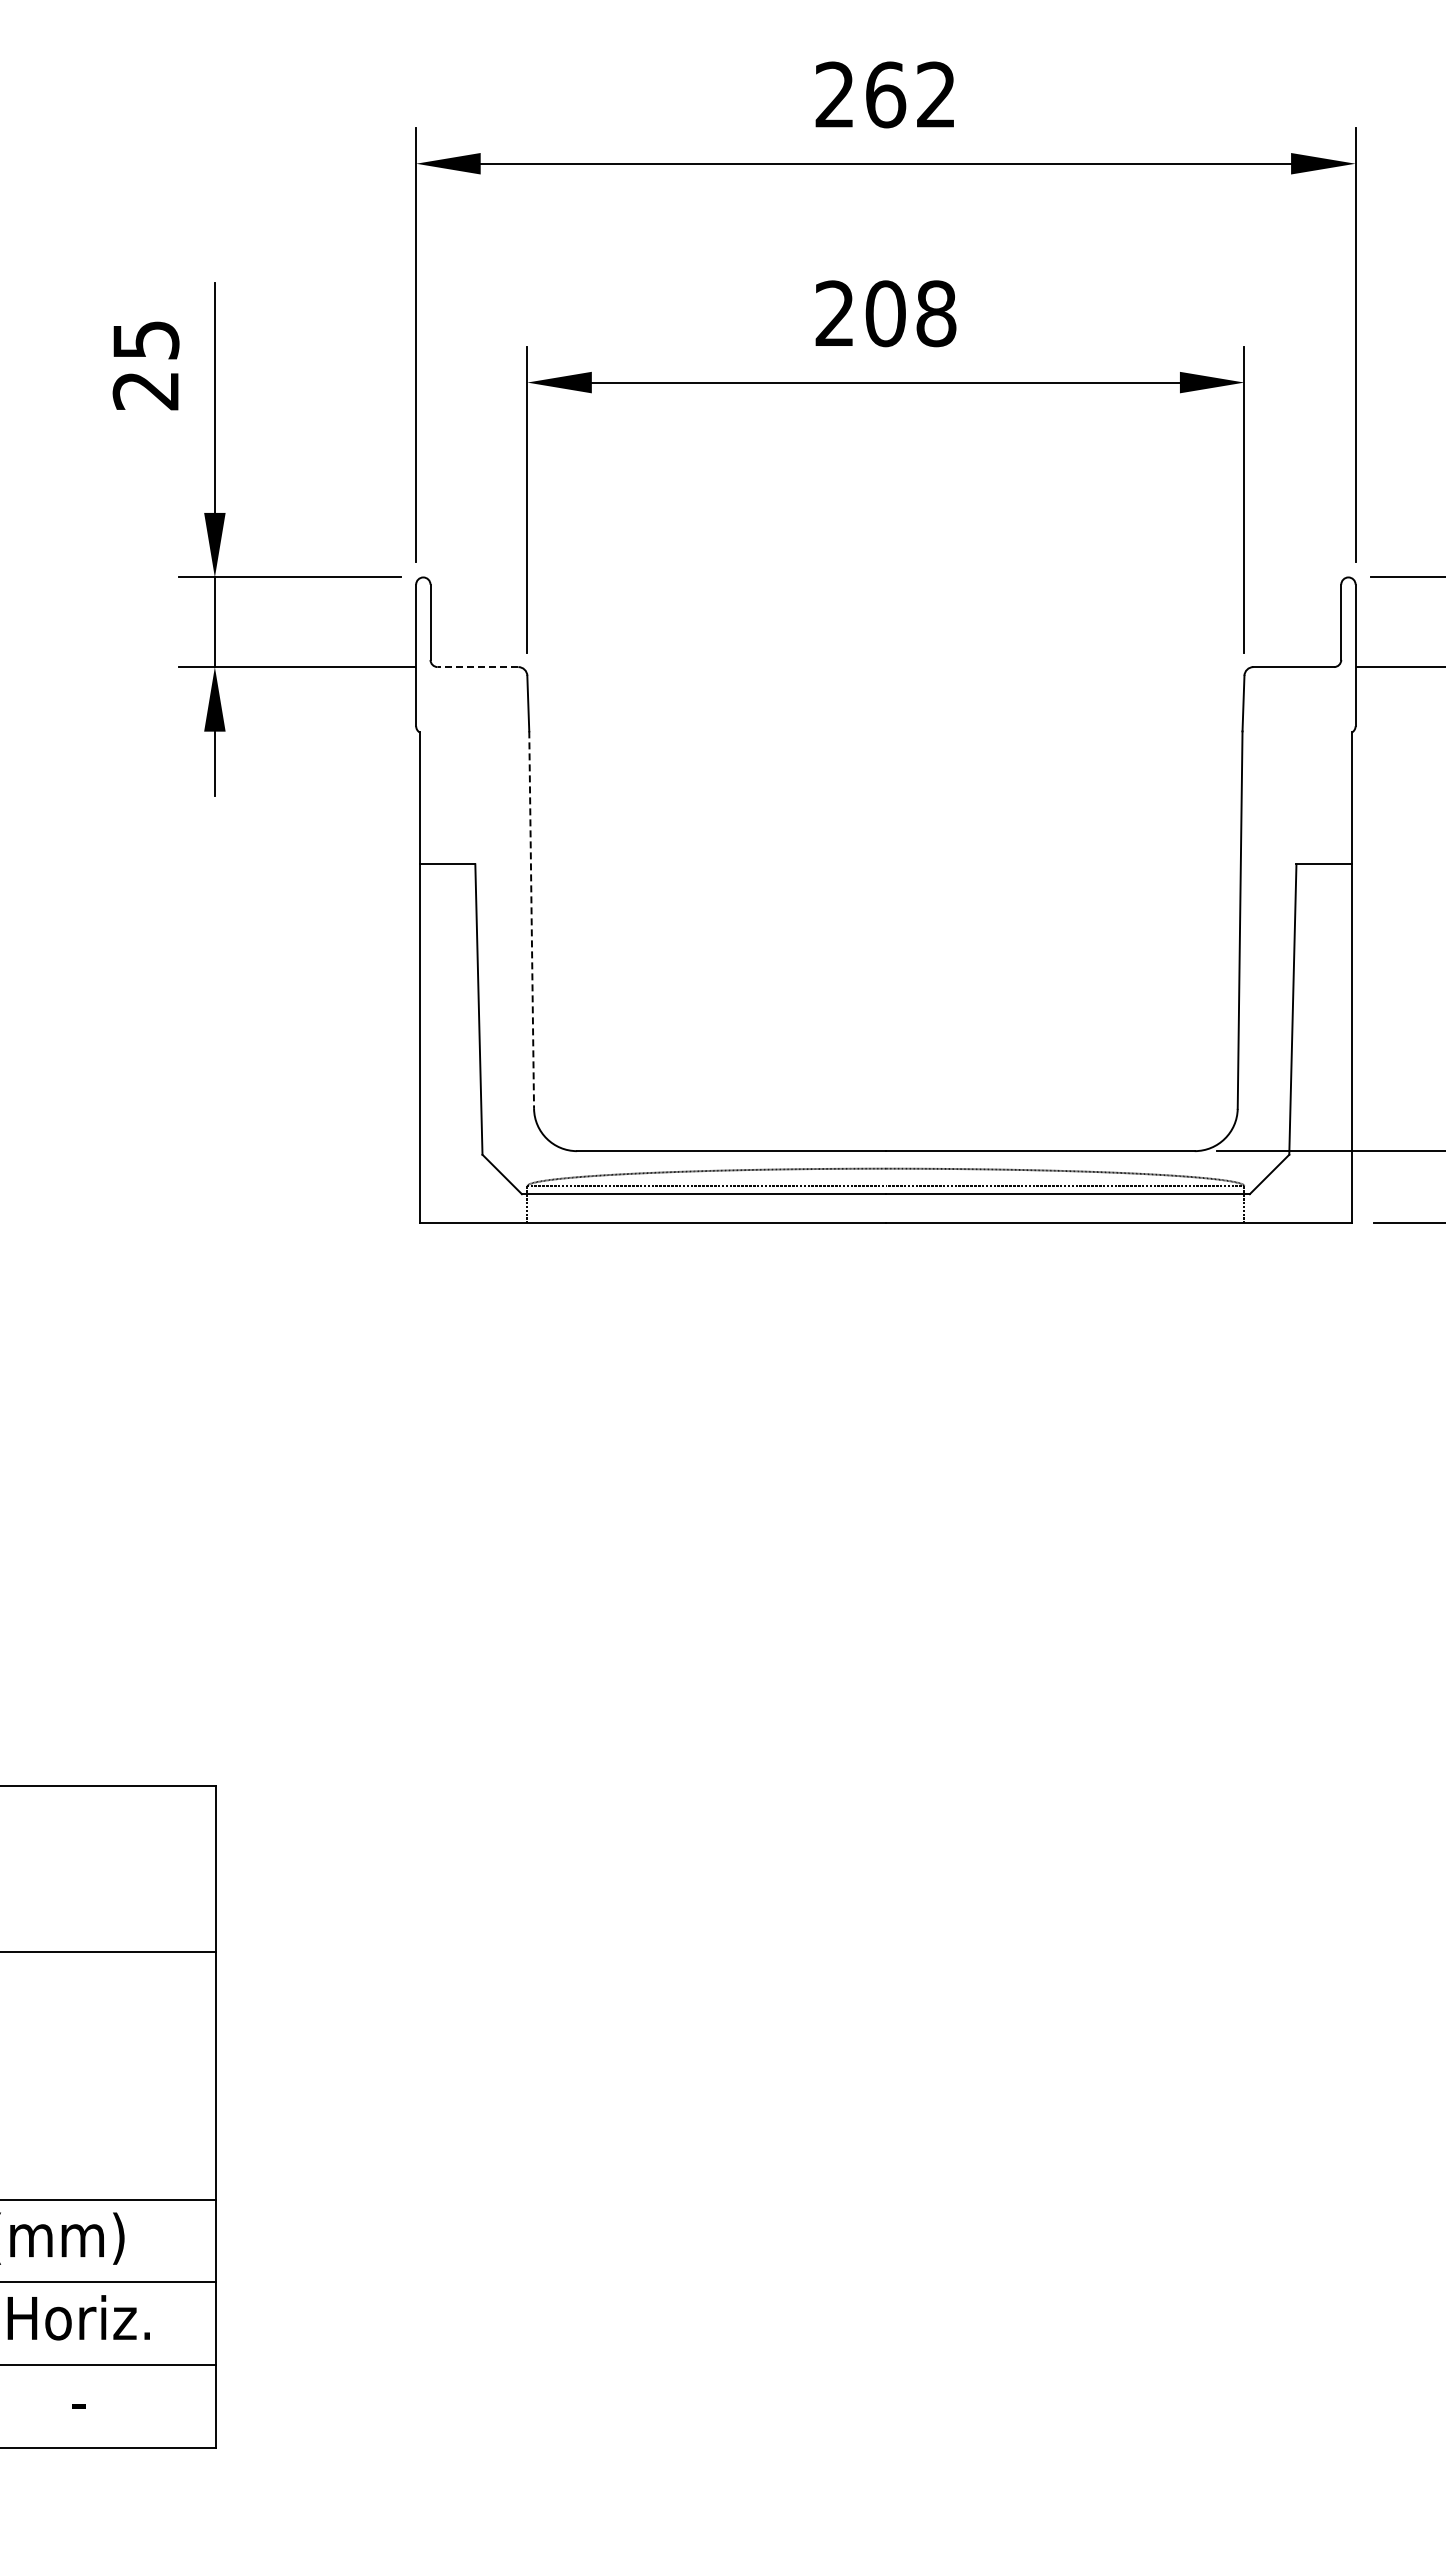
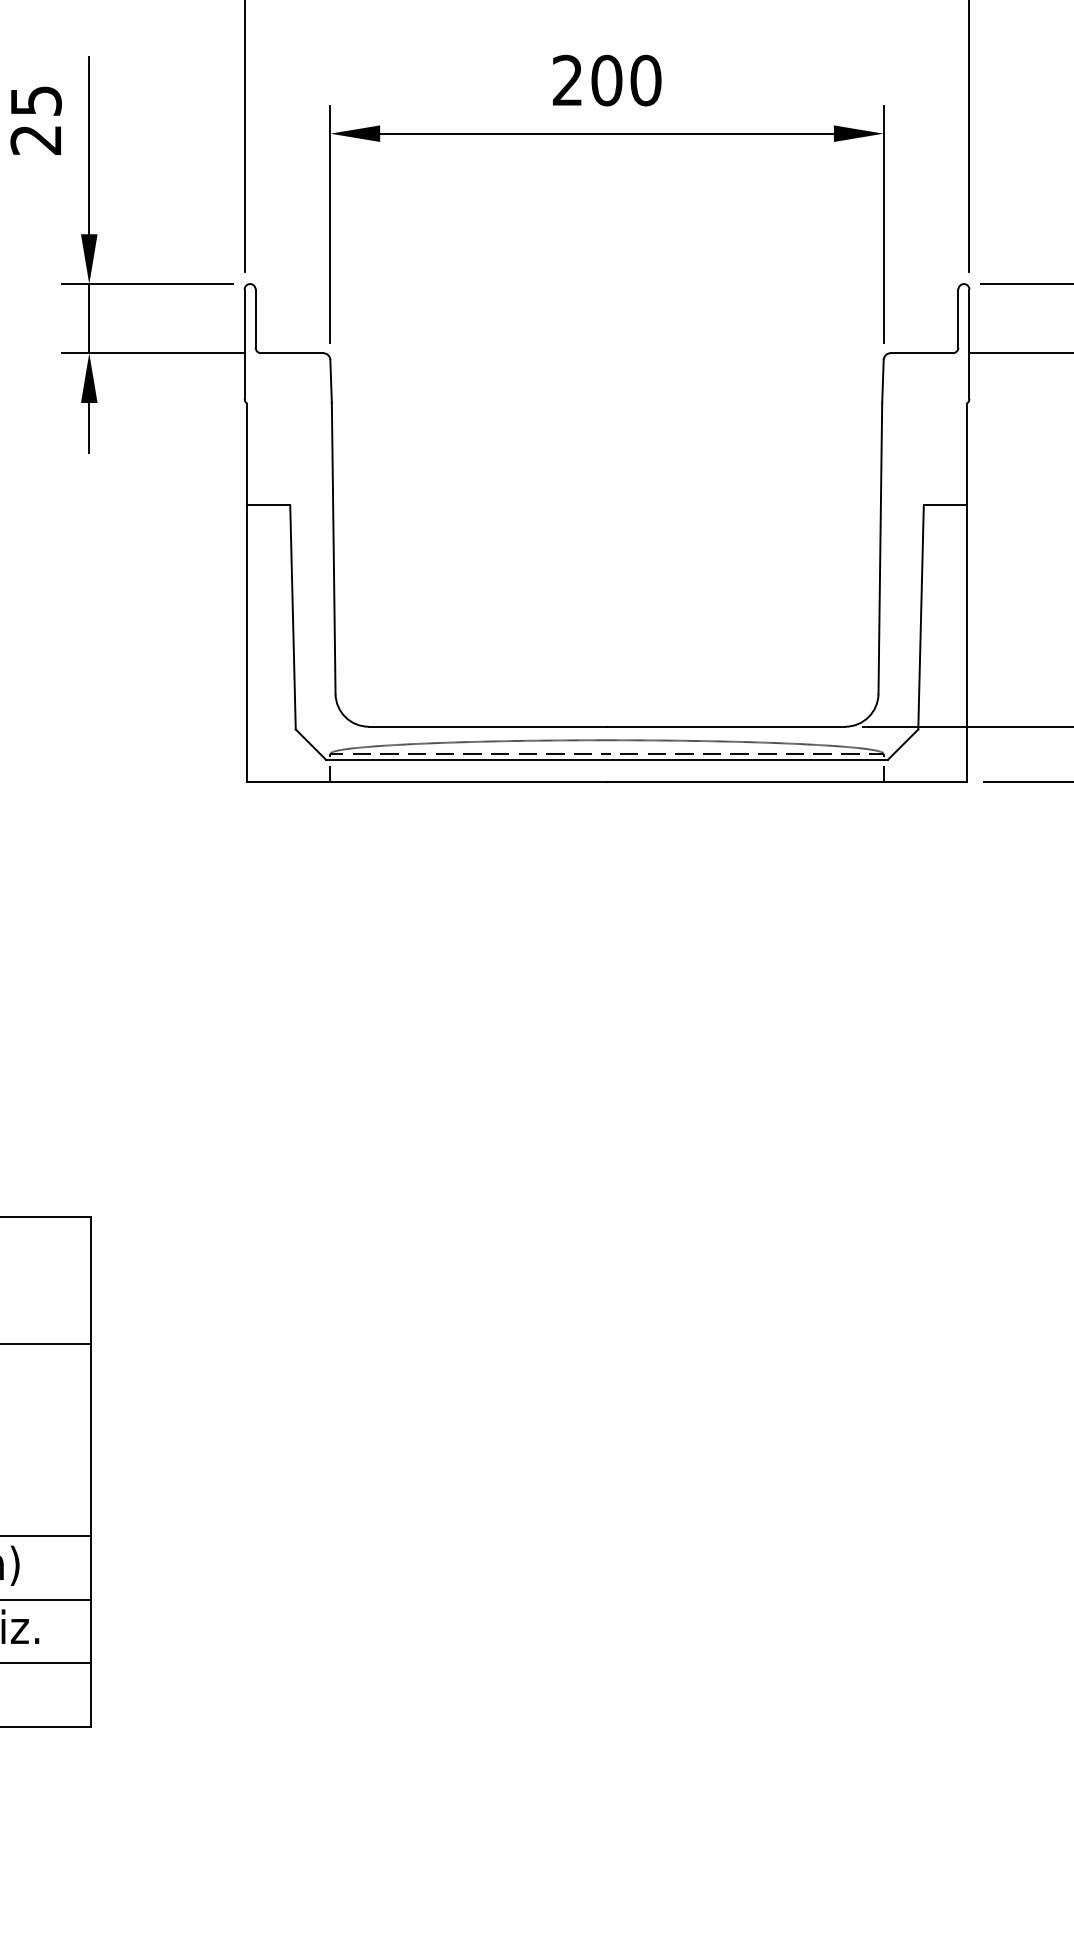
text: (936, 313) -> (646, 80), 208 -> 200
line: (477, 667) -> (291, 353), dashed -> solid
line: (531, 920) -> (333, 548), dashed -> solid

